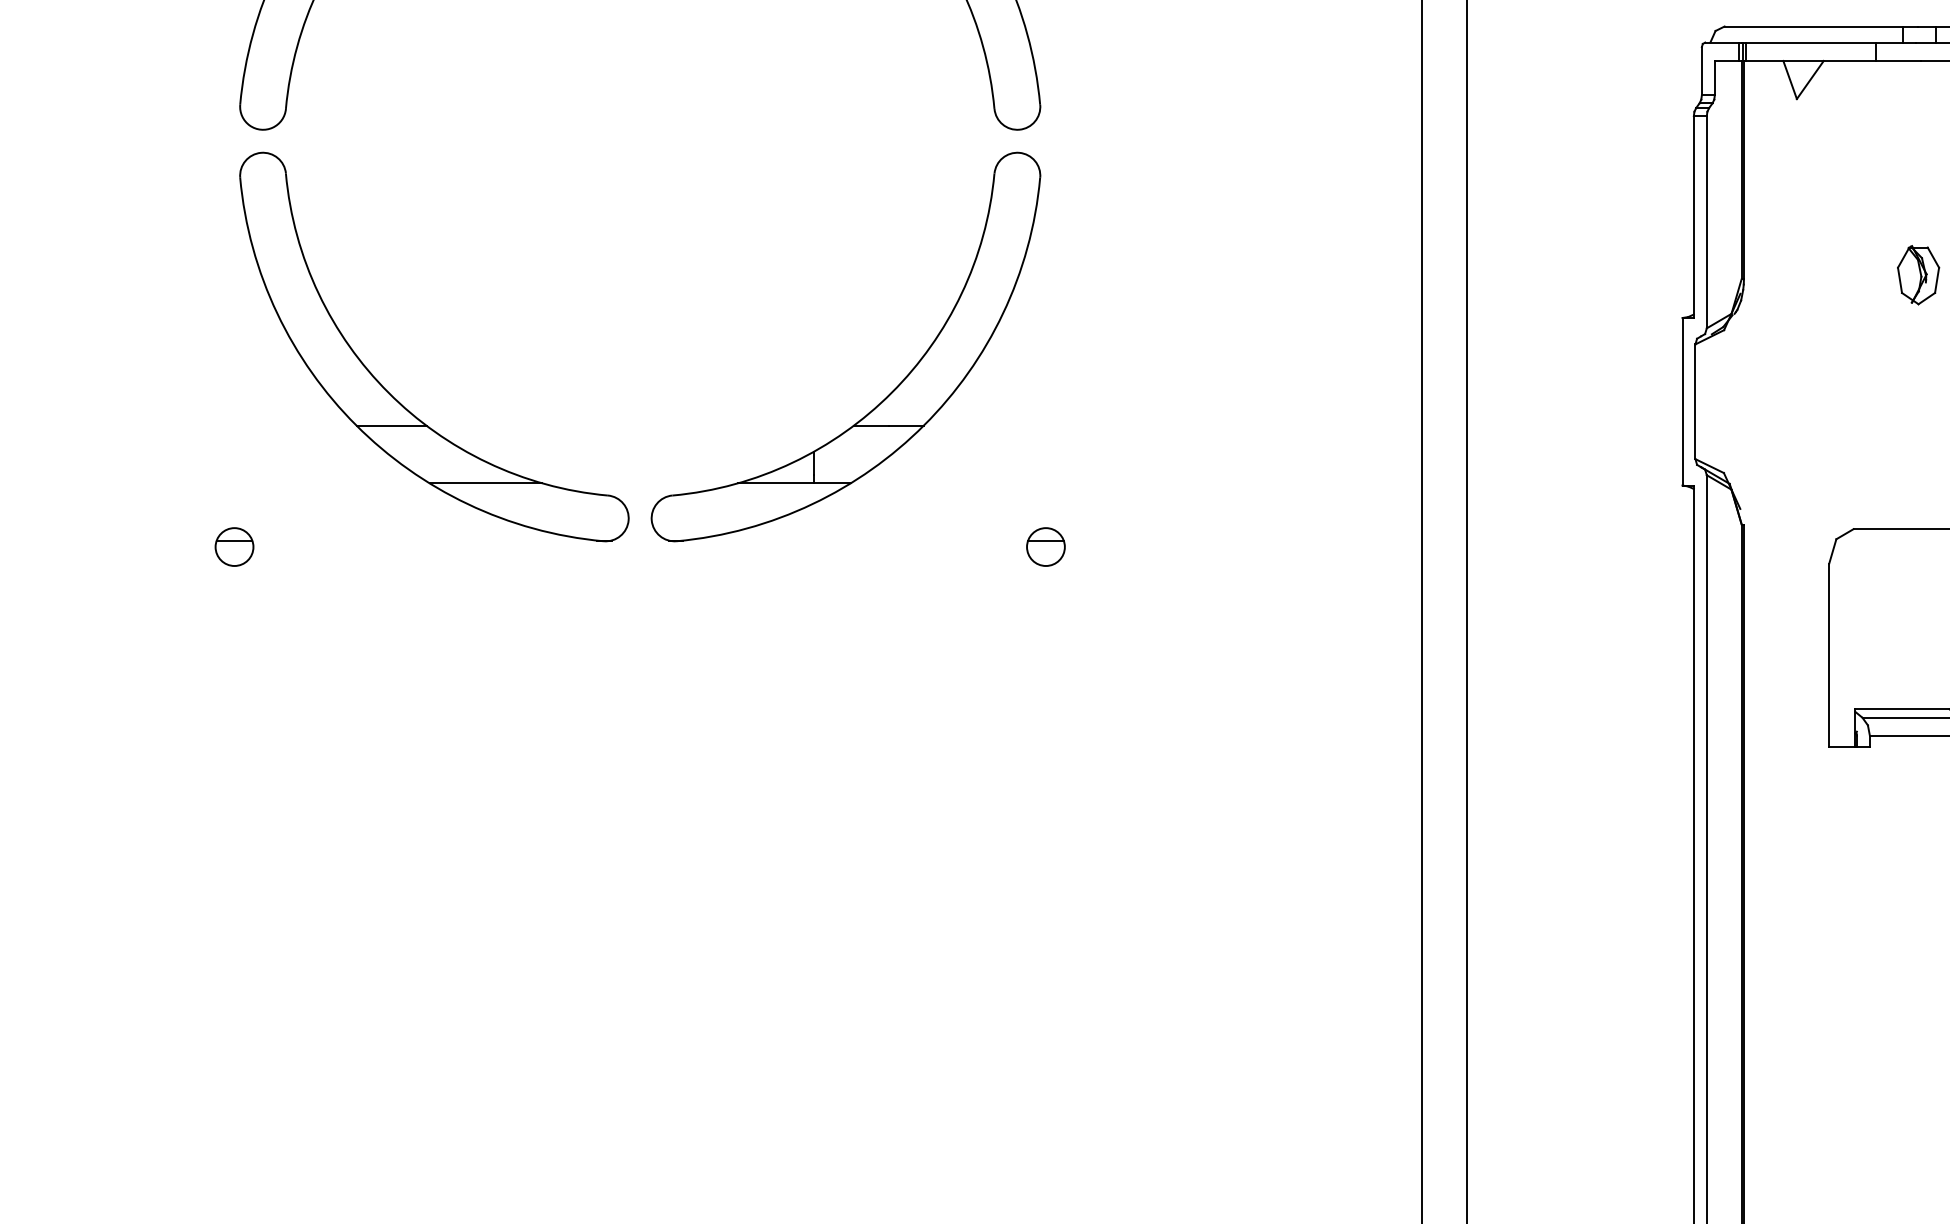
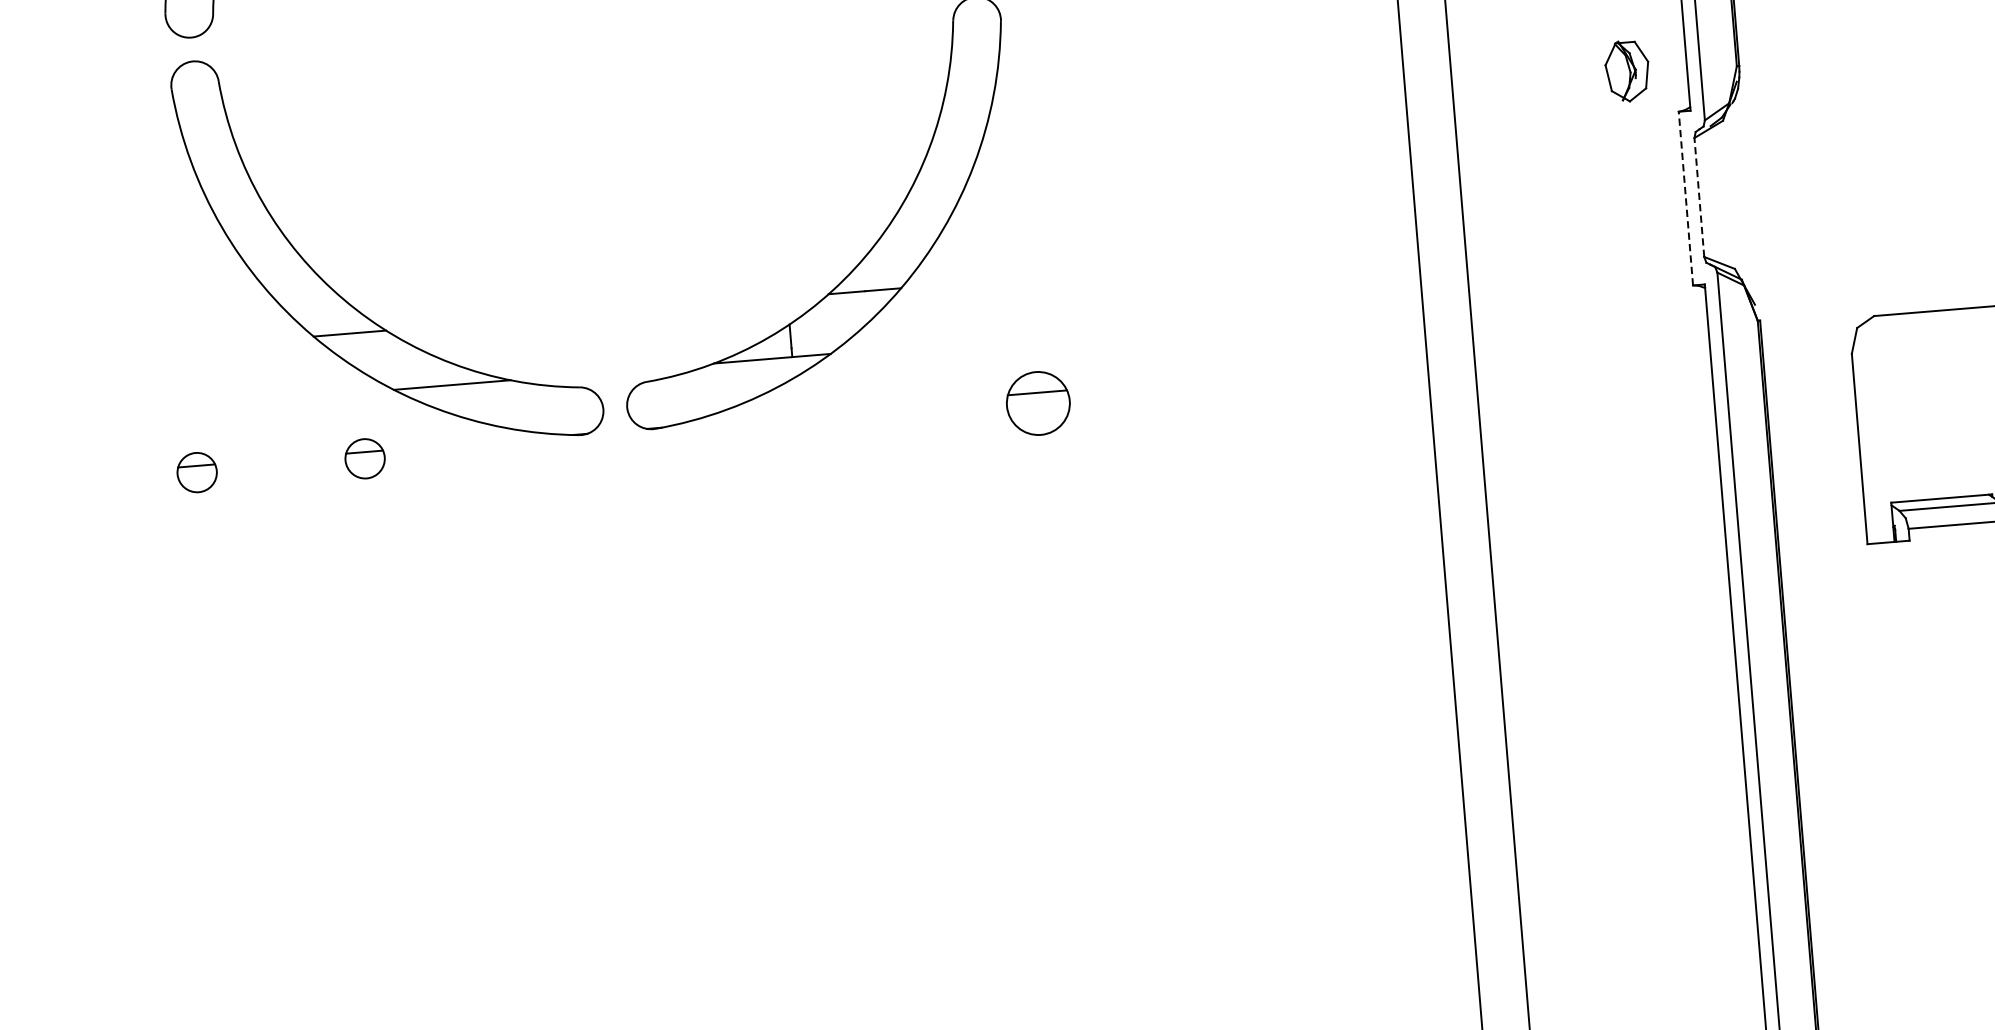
part: (1918, 275) -> (1627, 71), moved
line: (1682, 401) -> (1685, 198), solid -> dashed
line: (1695, 401) -> (1699, 197), solid -> dashed
part: (396, 546) -> (365, 458), added
part: (1045, 546) -> (1037, 402), size x1.6

